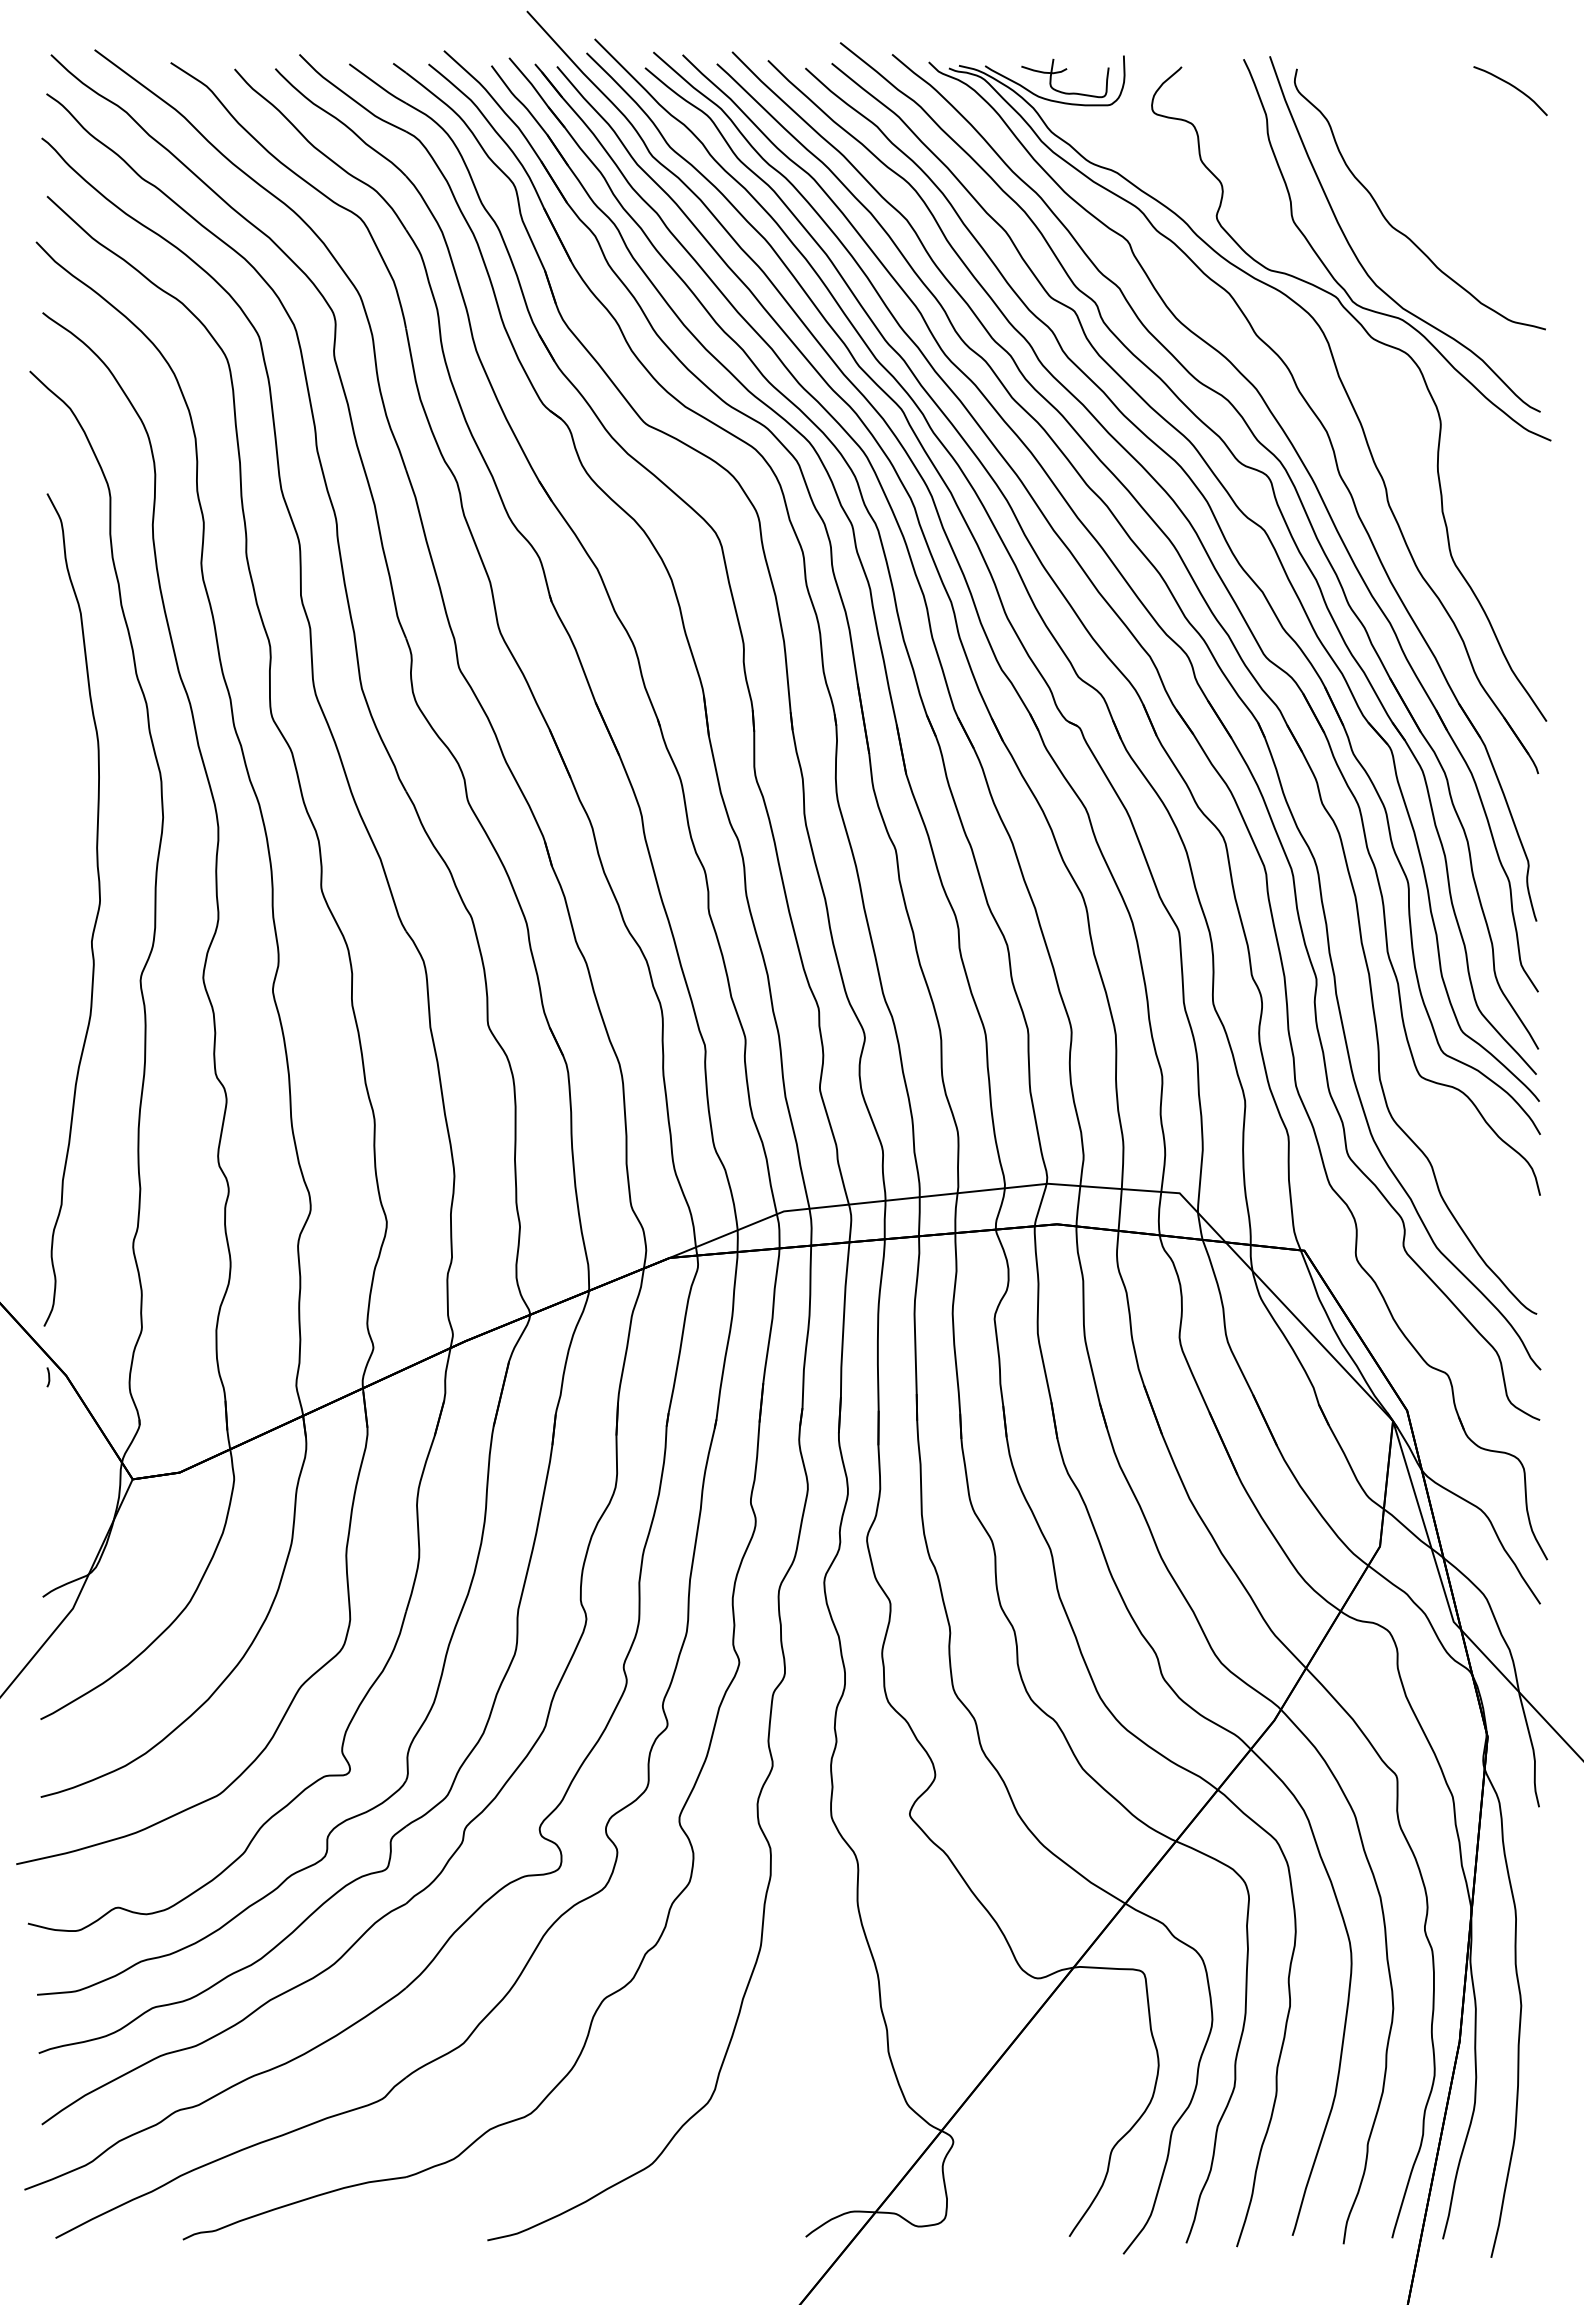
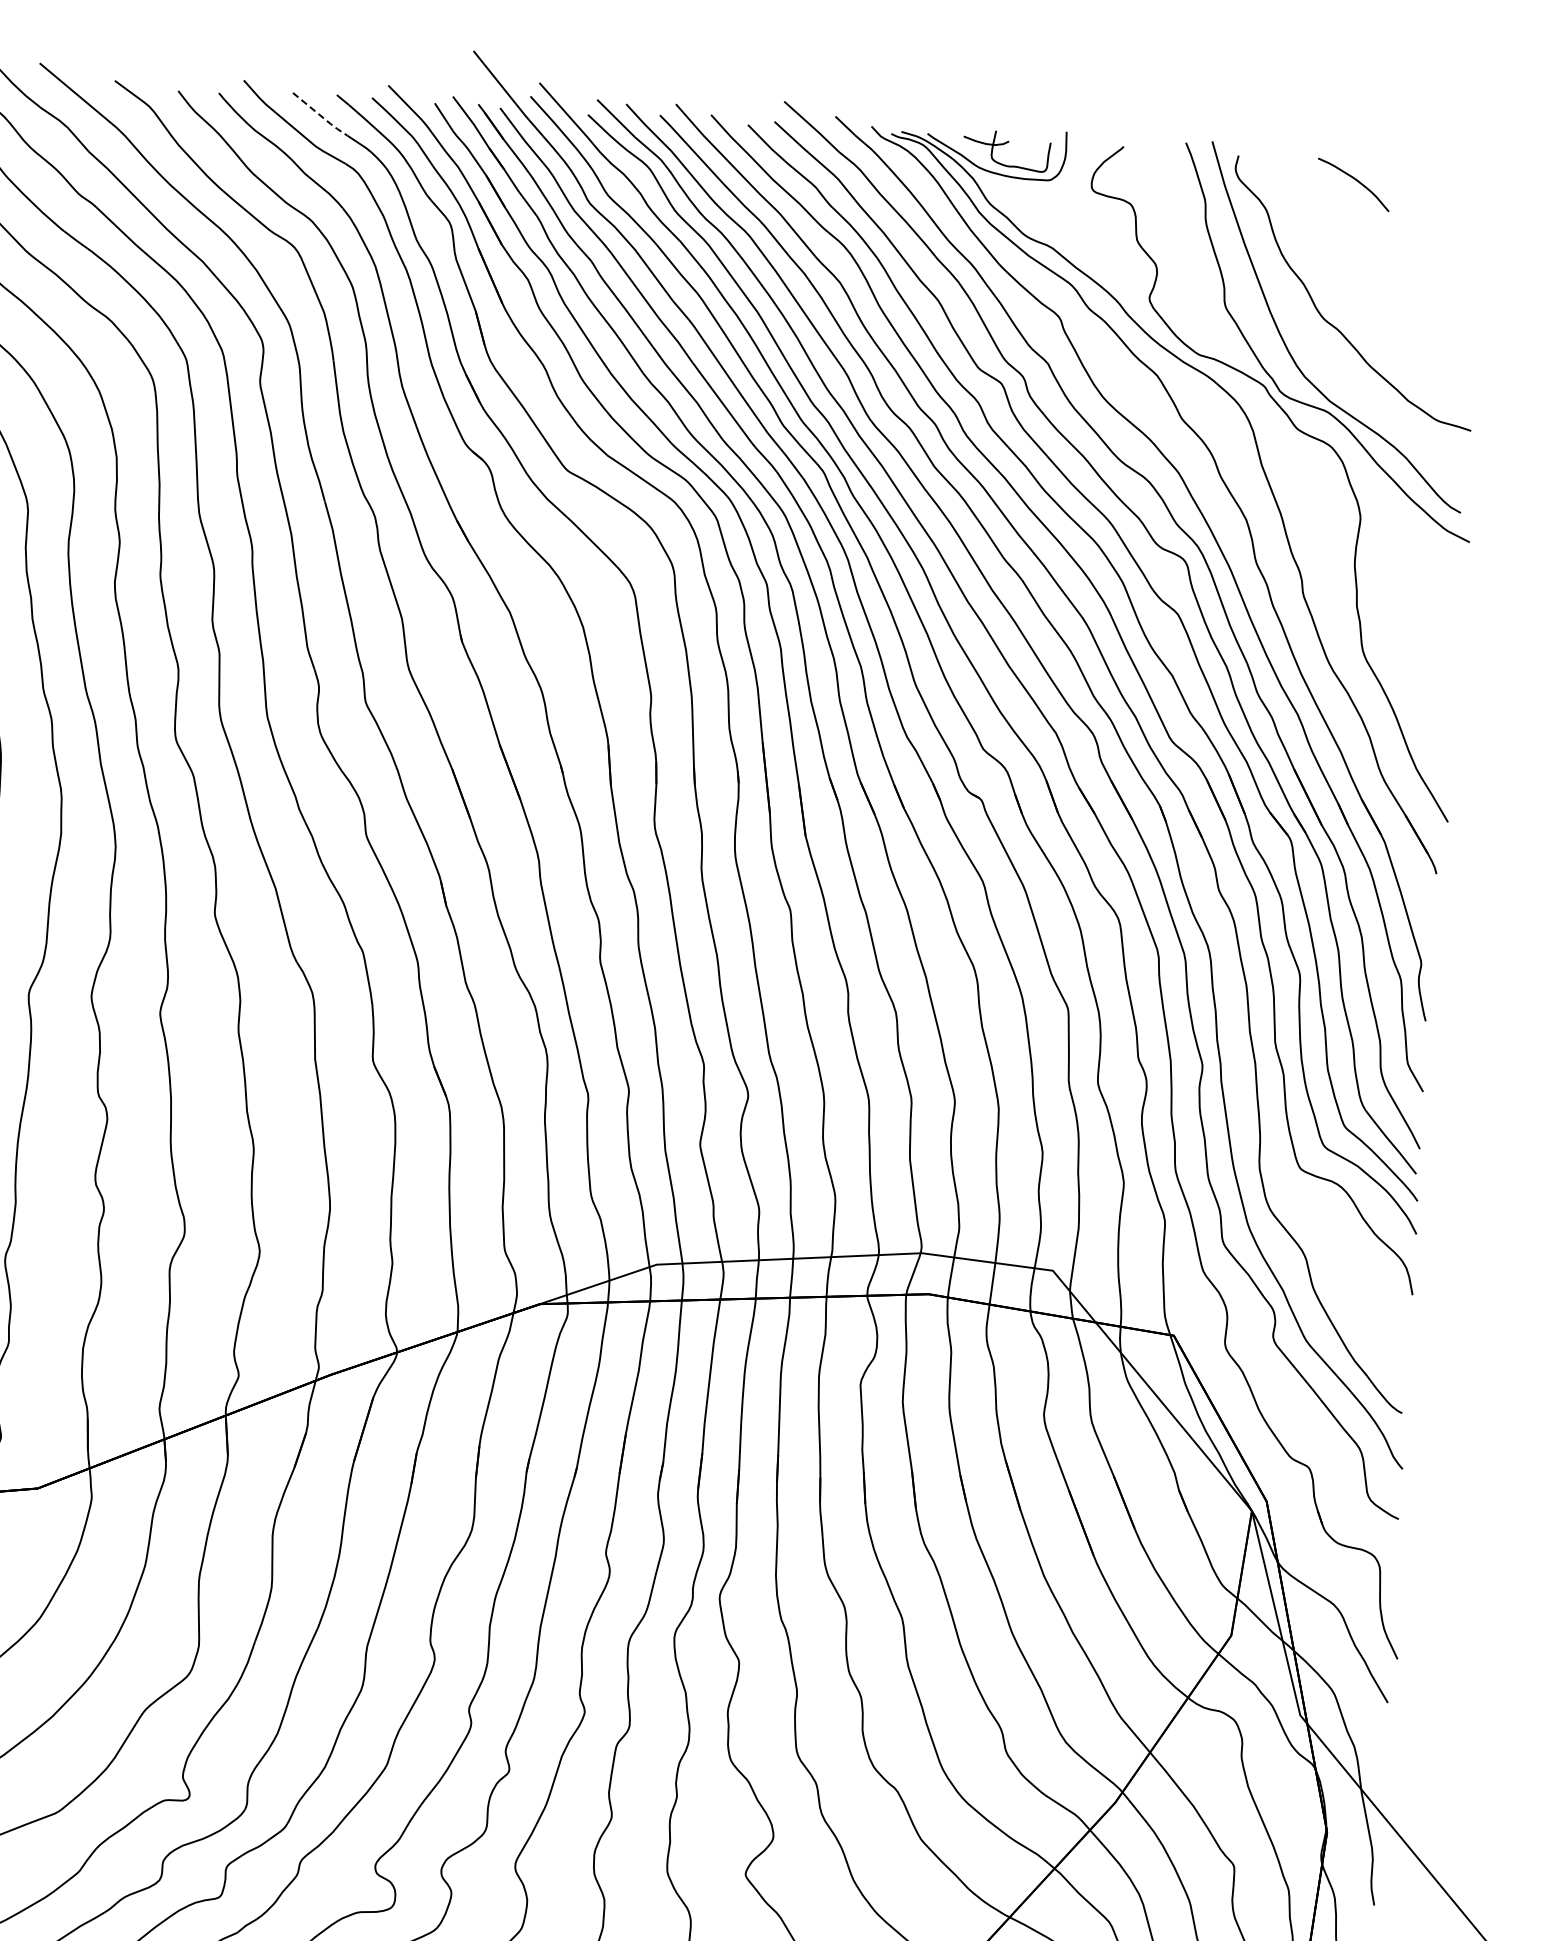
line: (378, 85) -> (320, 116), solid -> dashed
curve: (1513, 87) -> (1356, 181), moved

